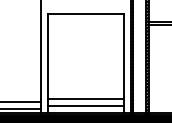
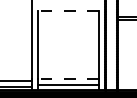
line: (86, 14) -> (68, 11), solid -> dashed
line: (86, 99) -> (68, 79), solid -> dashed

